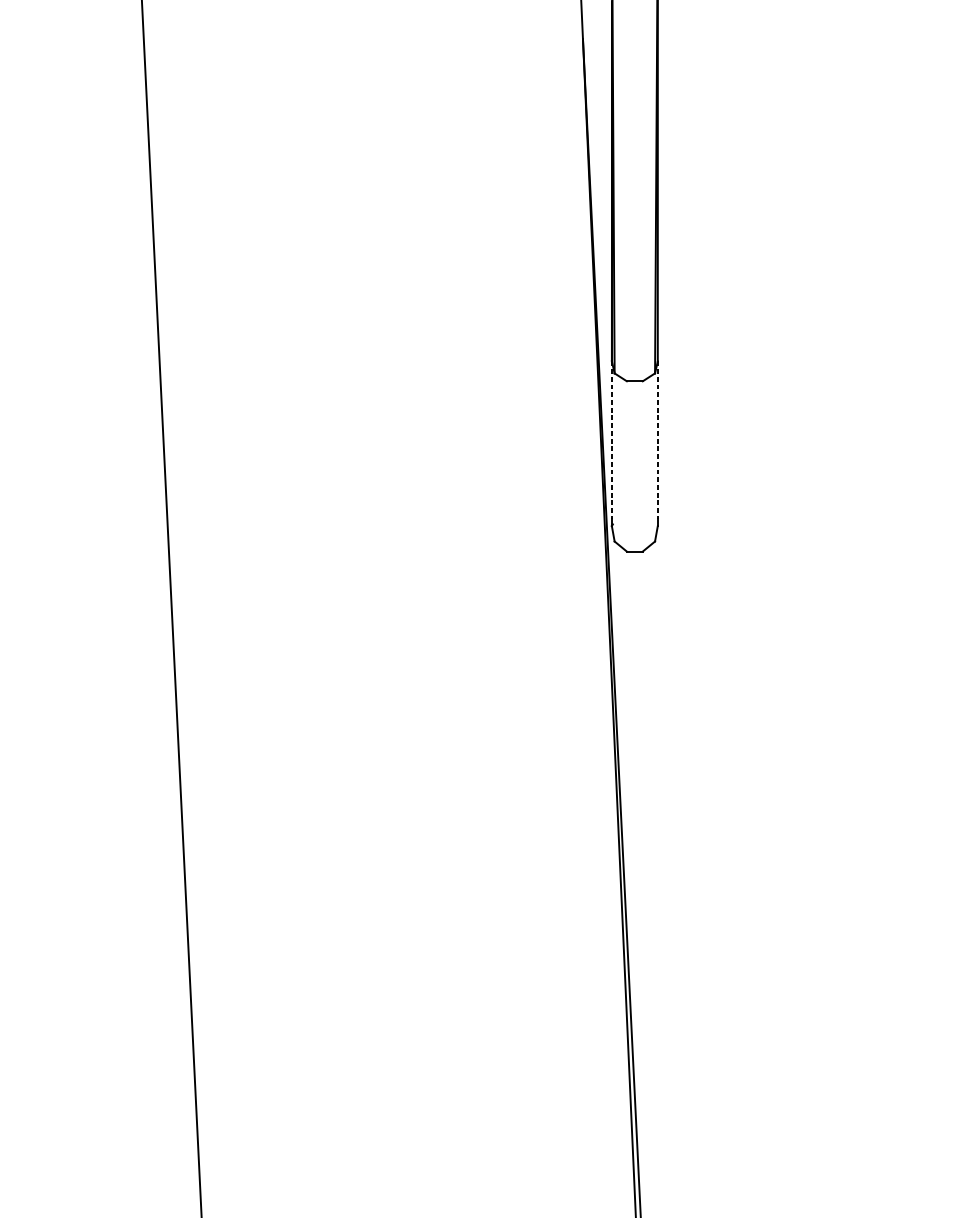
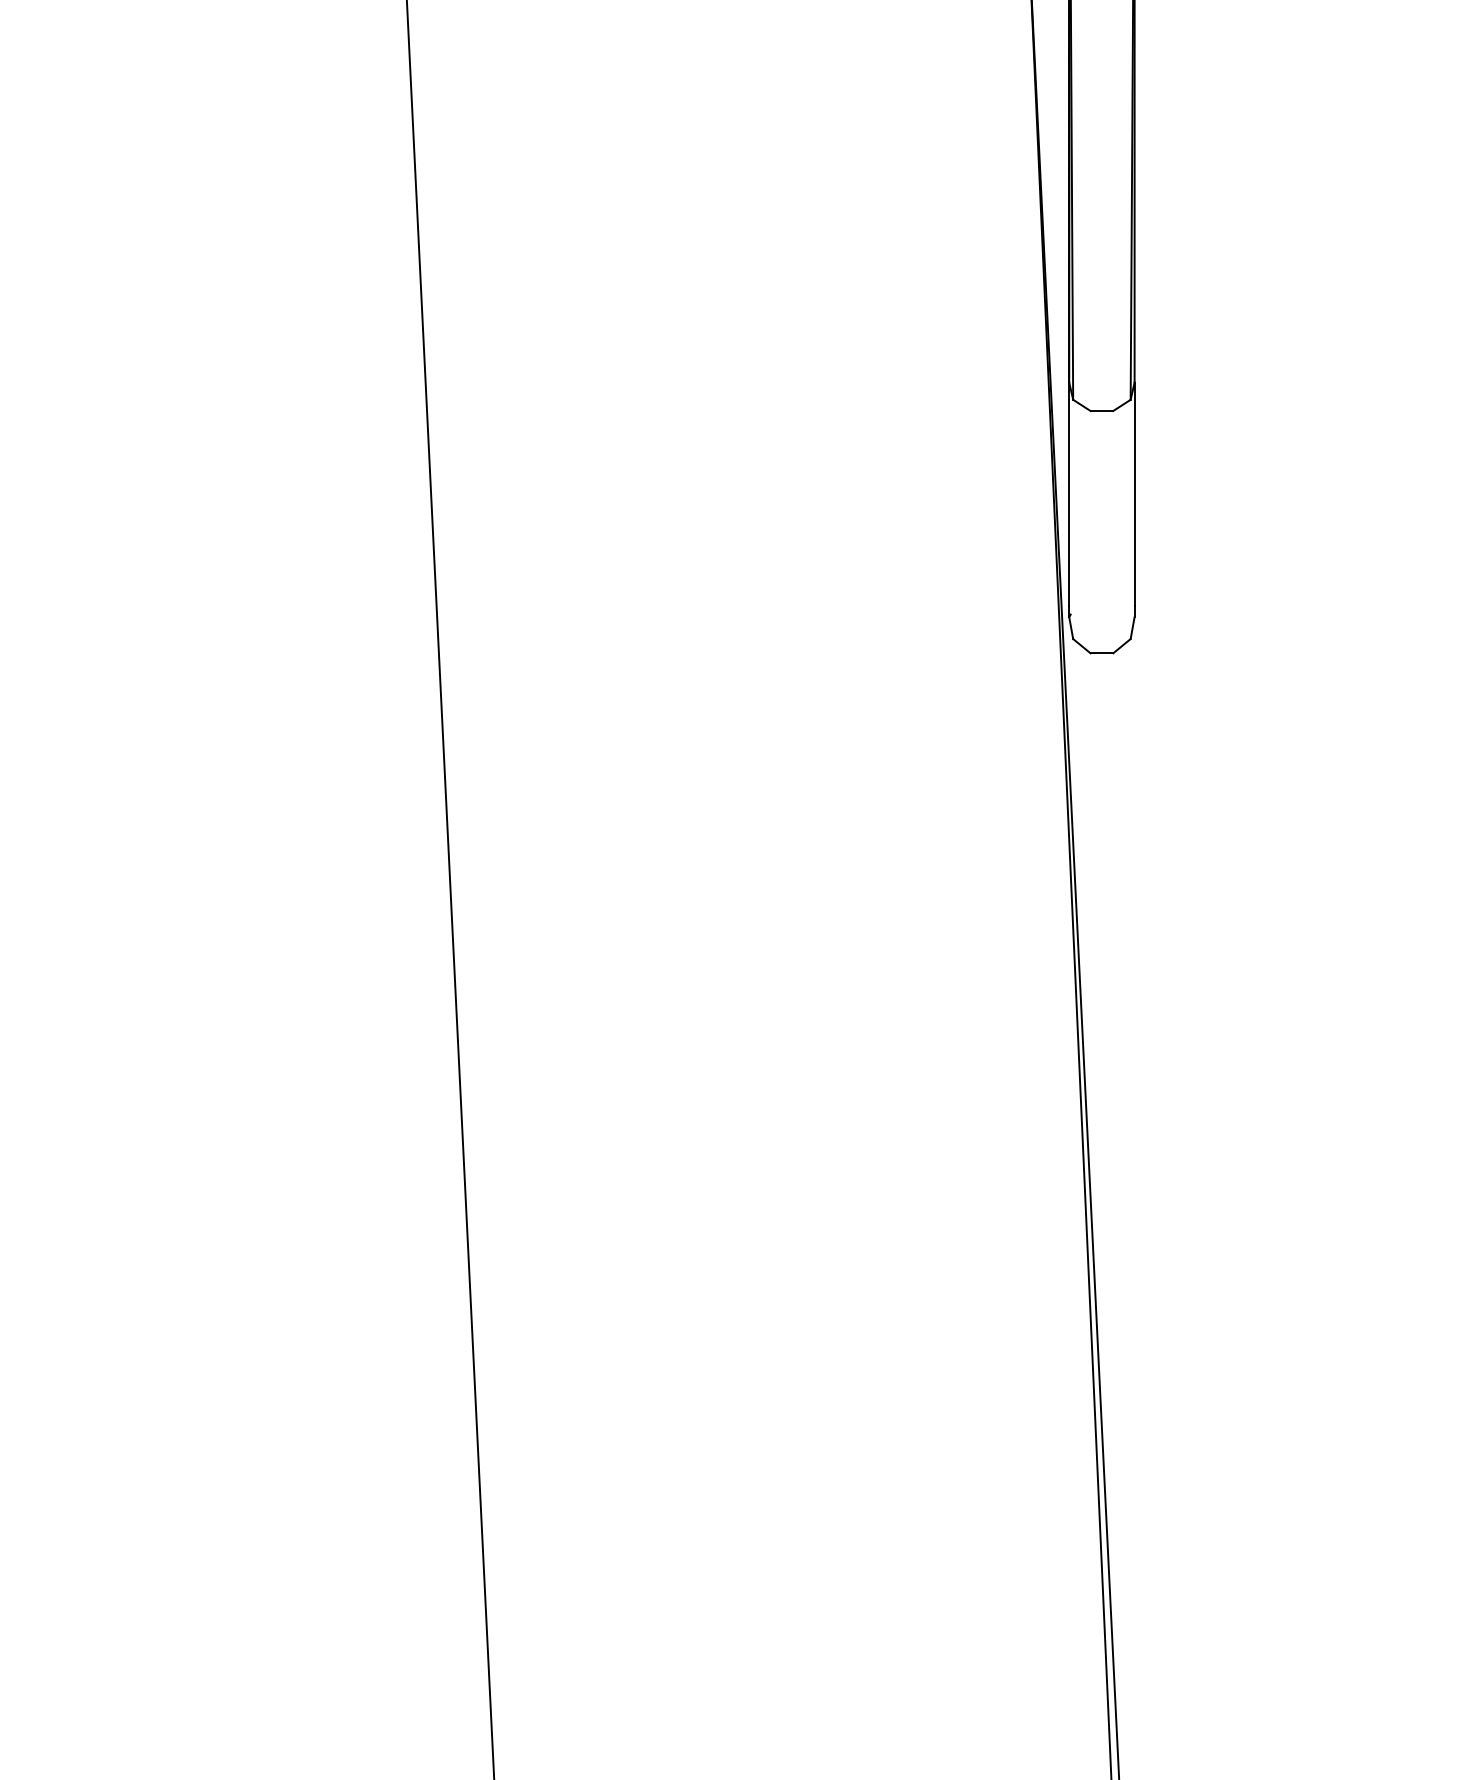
line: (612, 439) -> (1069, 494), dashed -> solid
line: (657, 439) -> (1134, 494), dashed -> solid

